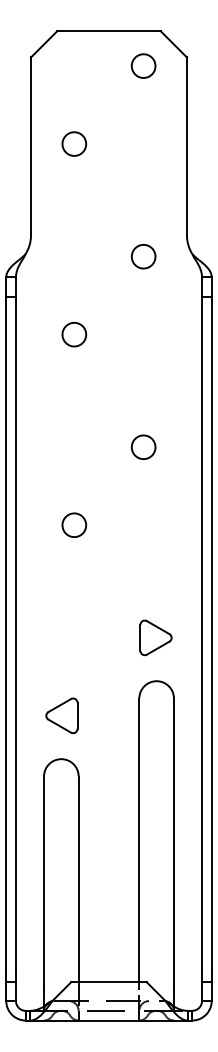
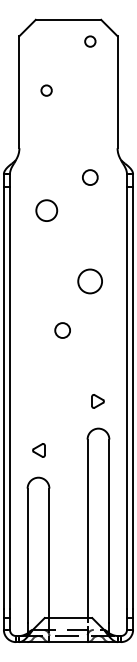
circle: (143, 65) -> (90, 41), size x0.7
circle: (74, 143) -> (46, 90), size x0.7
circle: (143, 256) -> (90, 177), moved
circle: (74, 334) -> (46, 210), size x1.4
circle: (143, 447) -> (90, 281), size x1.6
circle: (74, 525) -> (62, 330), moved
part: (155, 638) -> (97, 401), size x0.6
part: (61, 715) -> (38, 450), size x0.6

